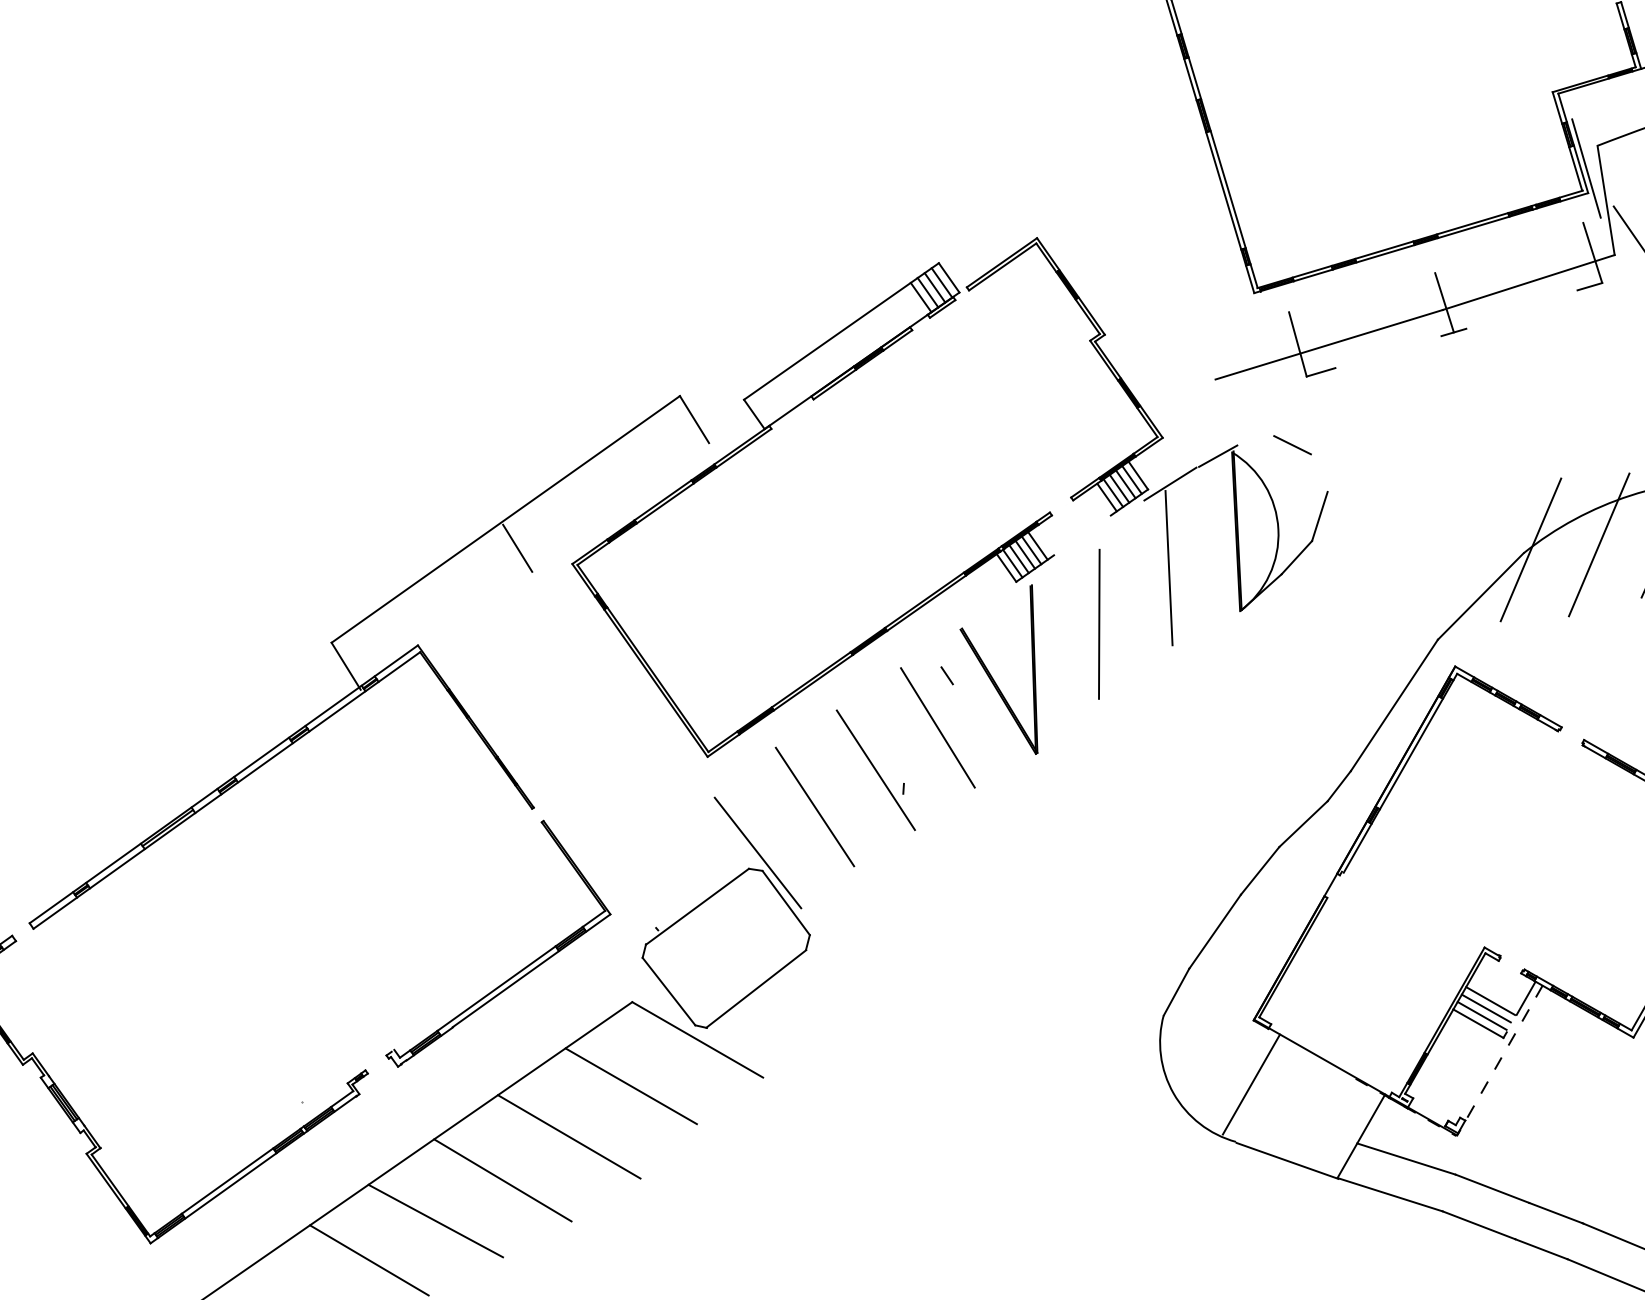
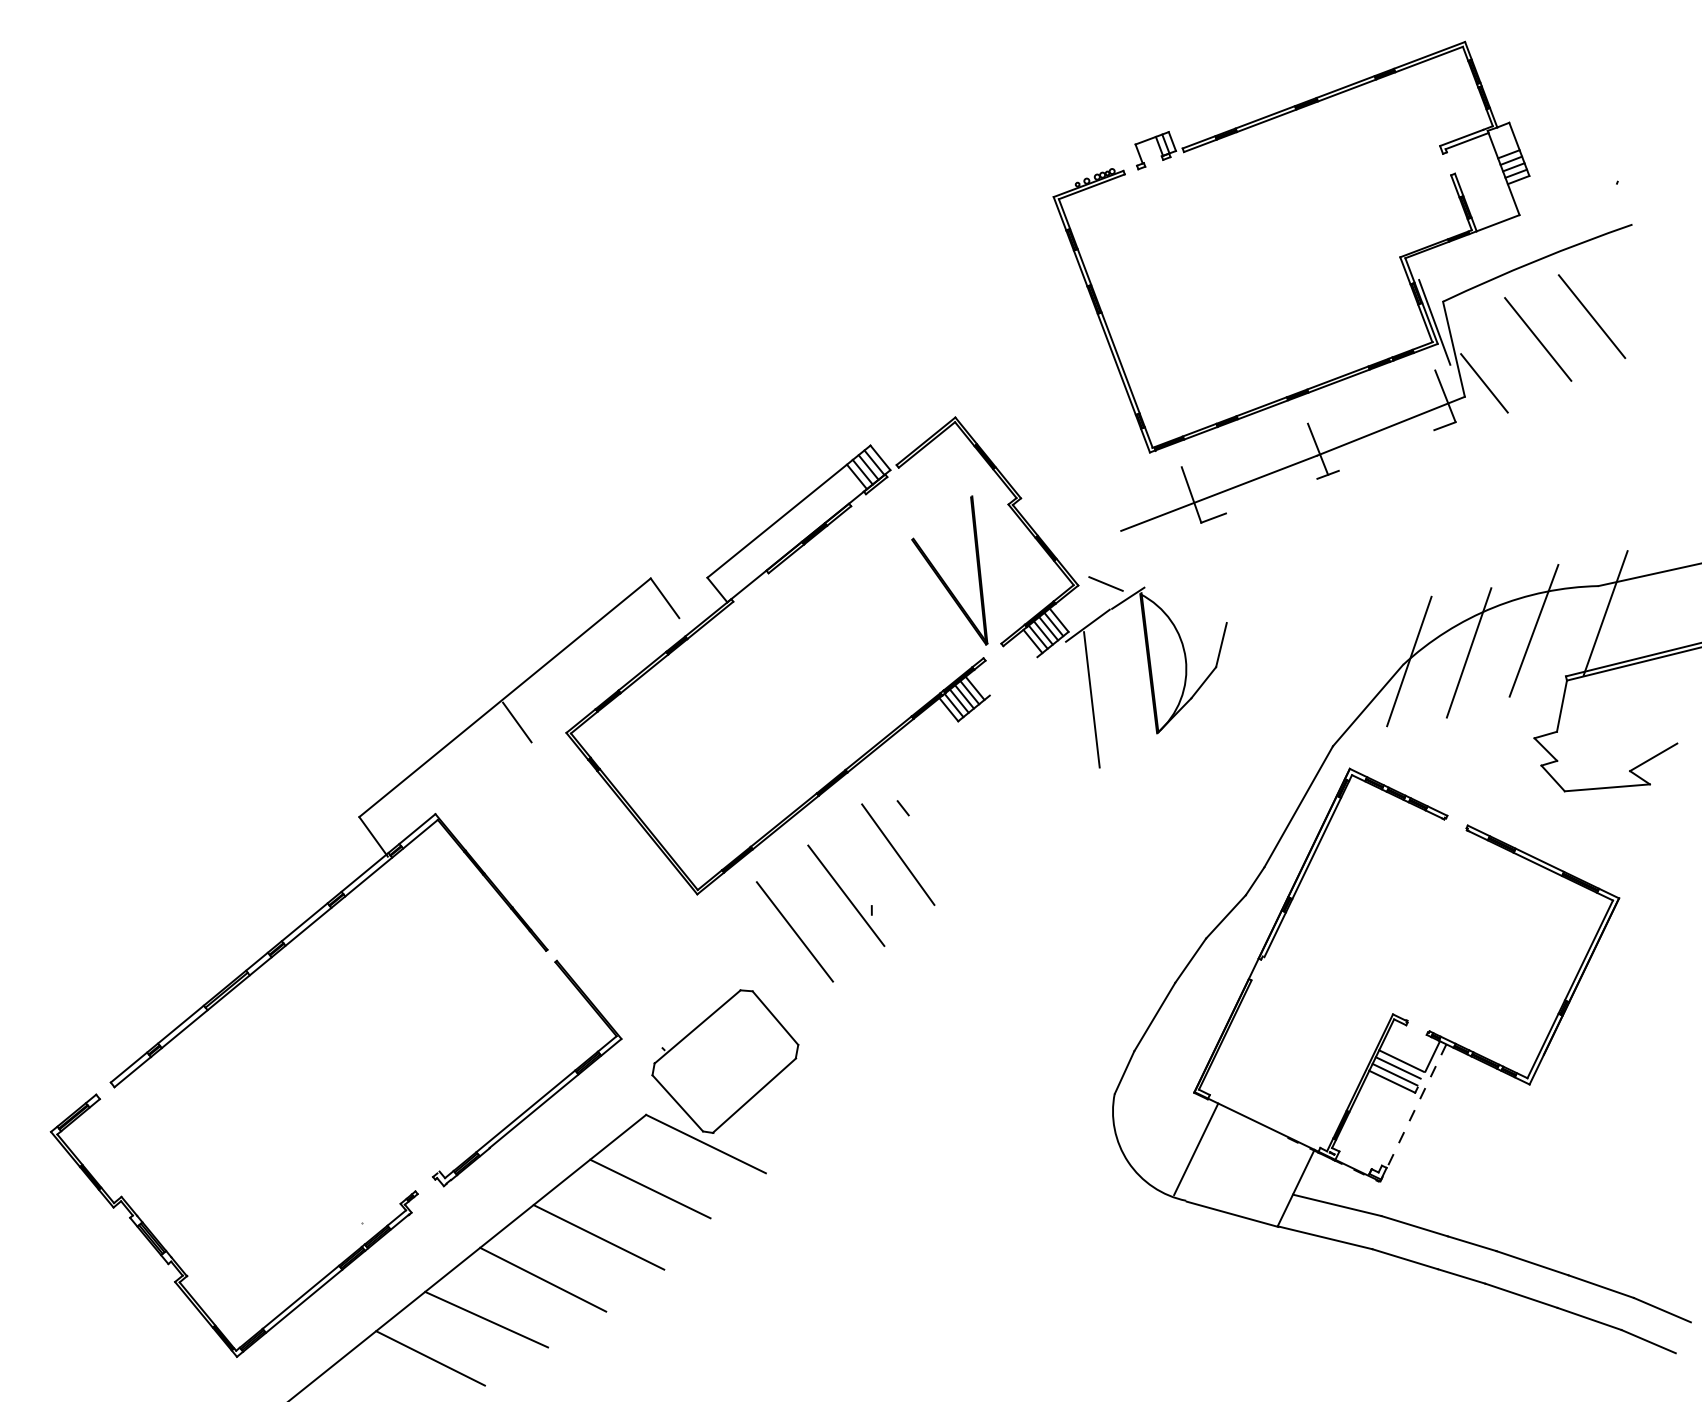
line: (1291, 444) -> (1105, 583), moved
line: (1098, 624) -> (1033, 753), removed
part: (990, 673) -> (941, 576), moved
line: (757, 852) -> (747, 975), removed

